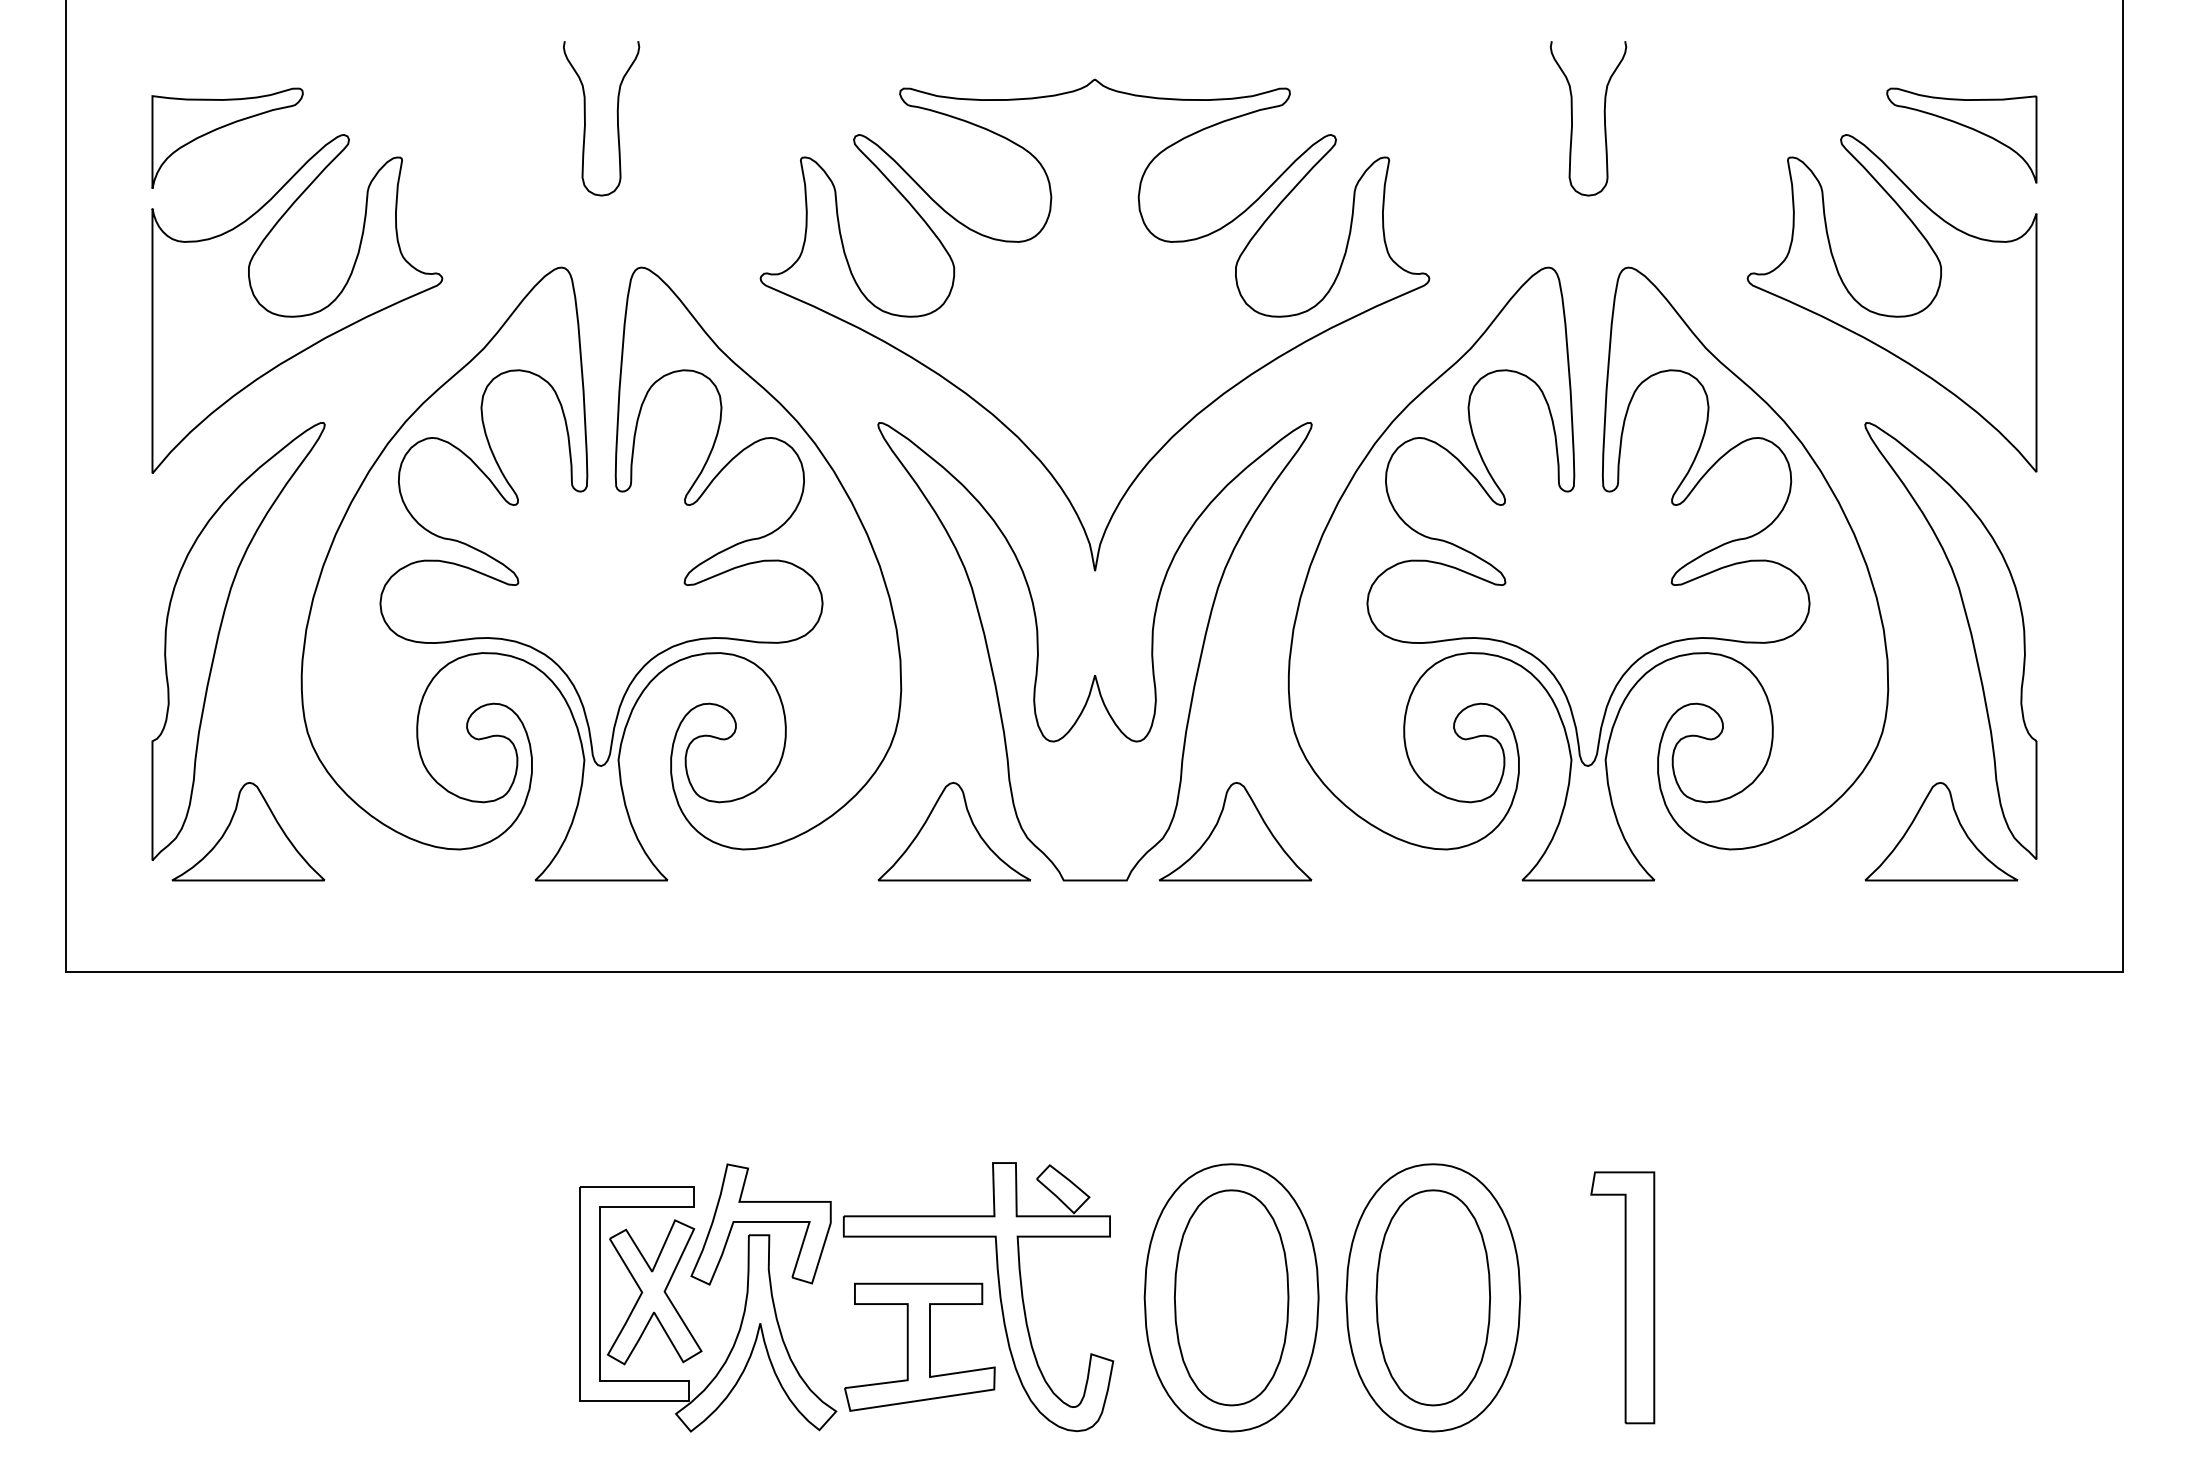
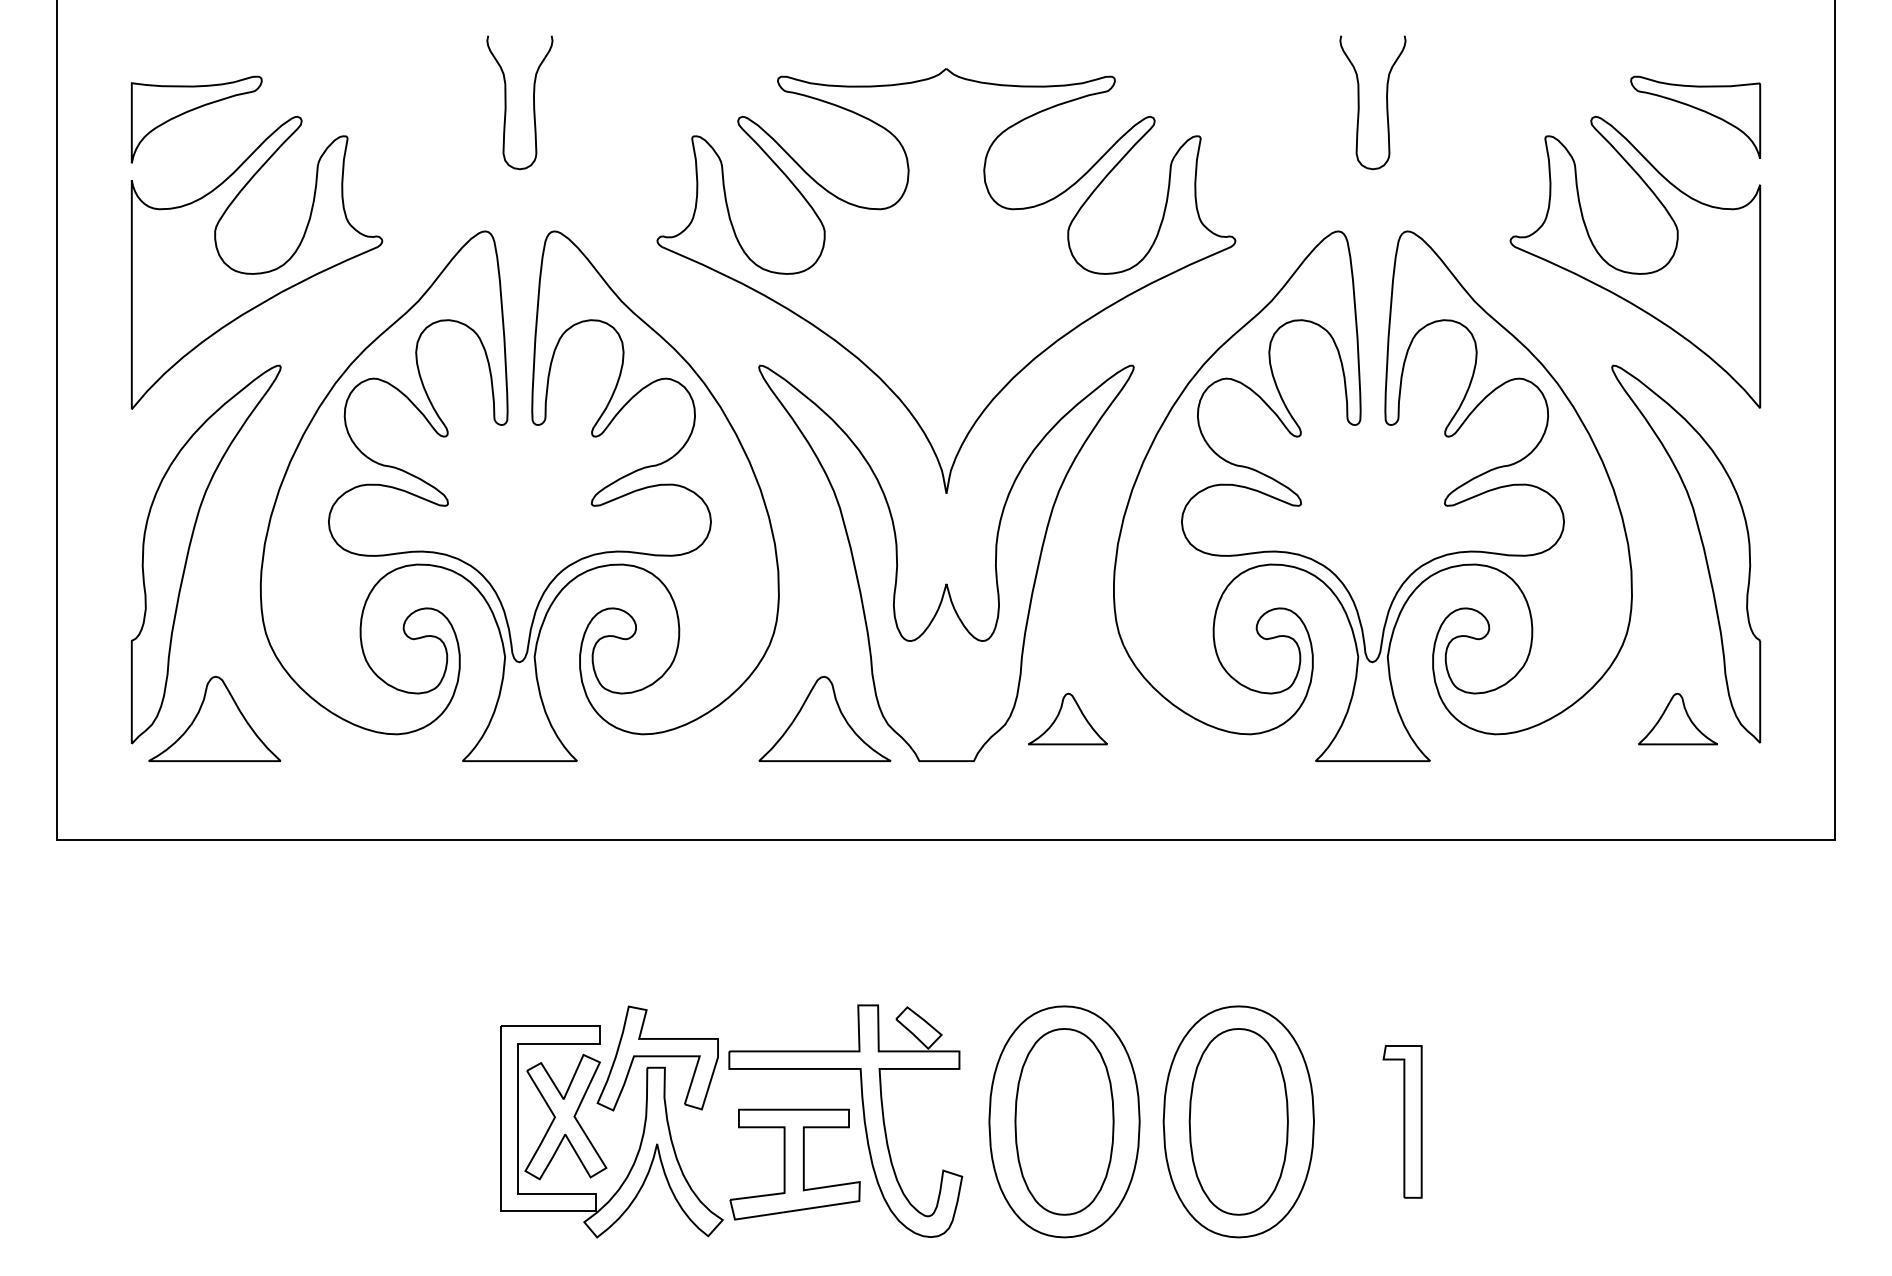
part: (1235, 831) -> (1067, 718), size x0.6
part: (1941, 831) -> (1678, 718), size x0.6
part: (1622, 1297) -> (1402, 1121), size x0.7

